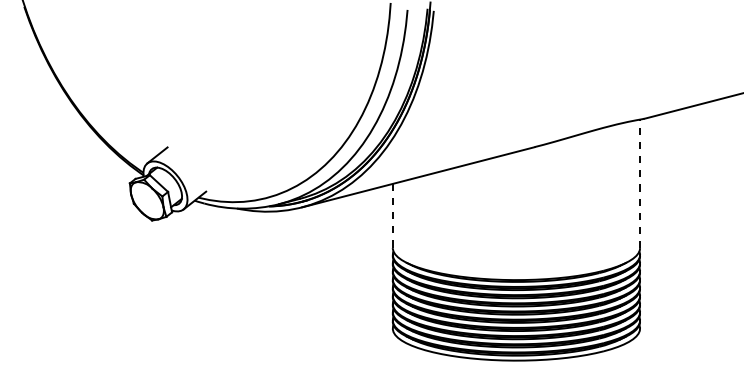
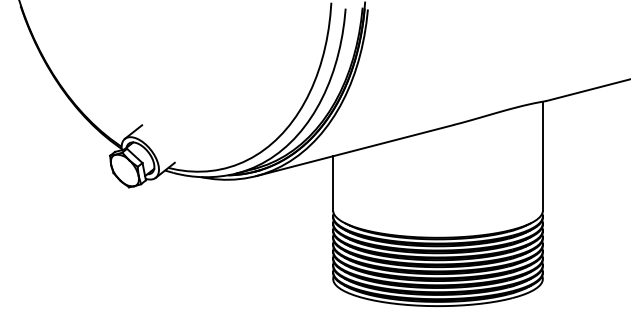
line: (640, 183) -> (543, 155), dashed -> solid
line: (392, 216) -> (332, 183), dashed -> solid

